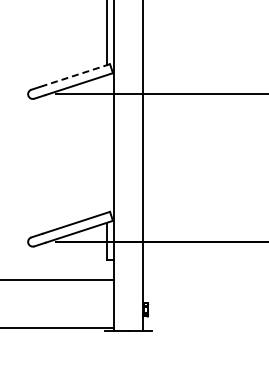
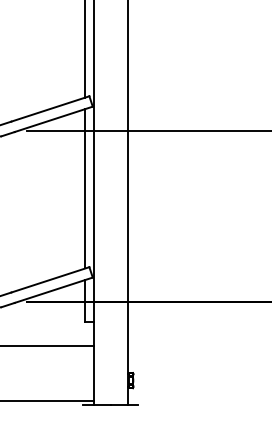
line: (75, 75) -> (49, 109), dashed -> solid
line: (106, 143) -> (85, 188), added

